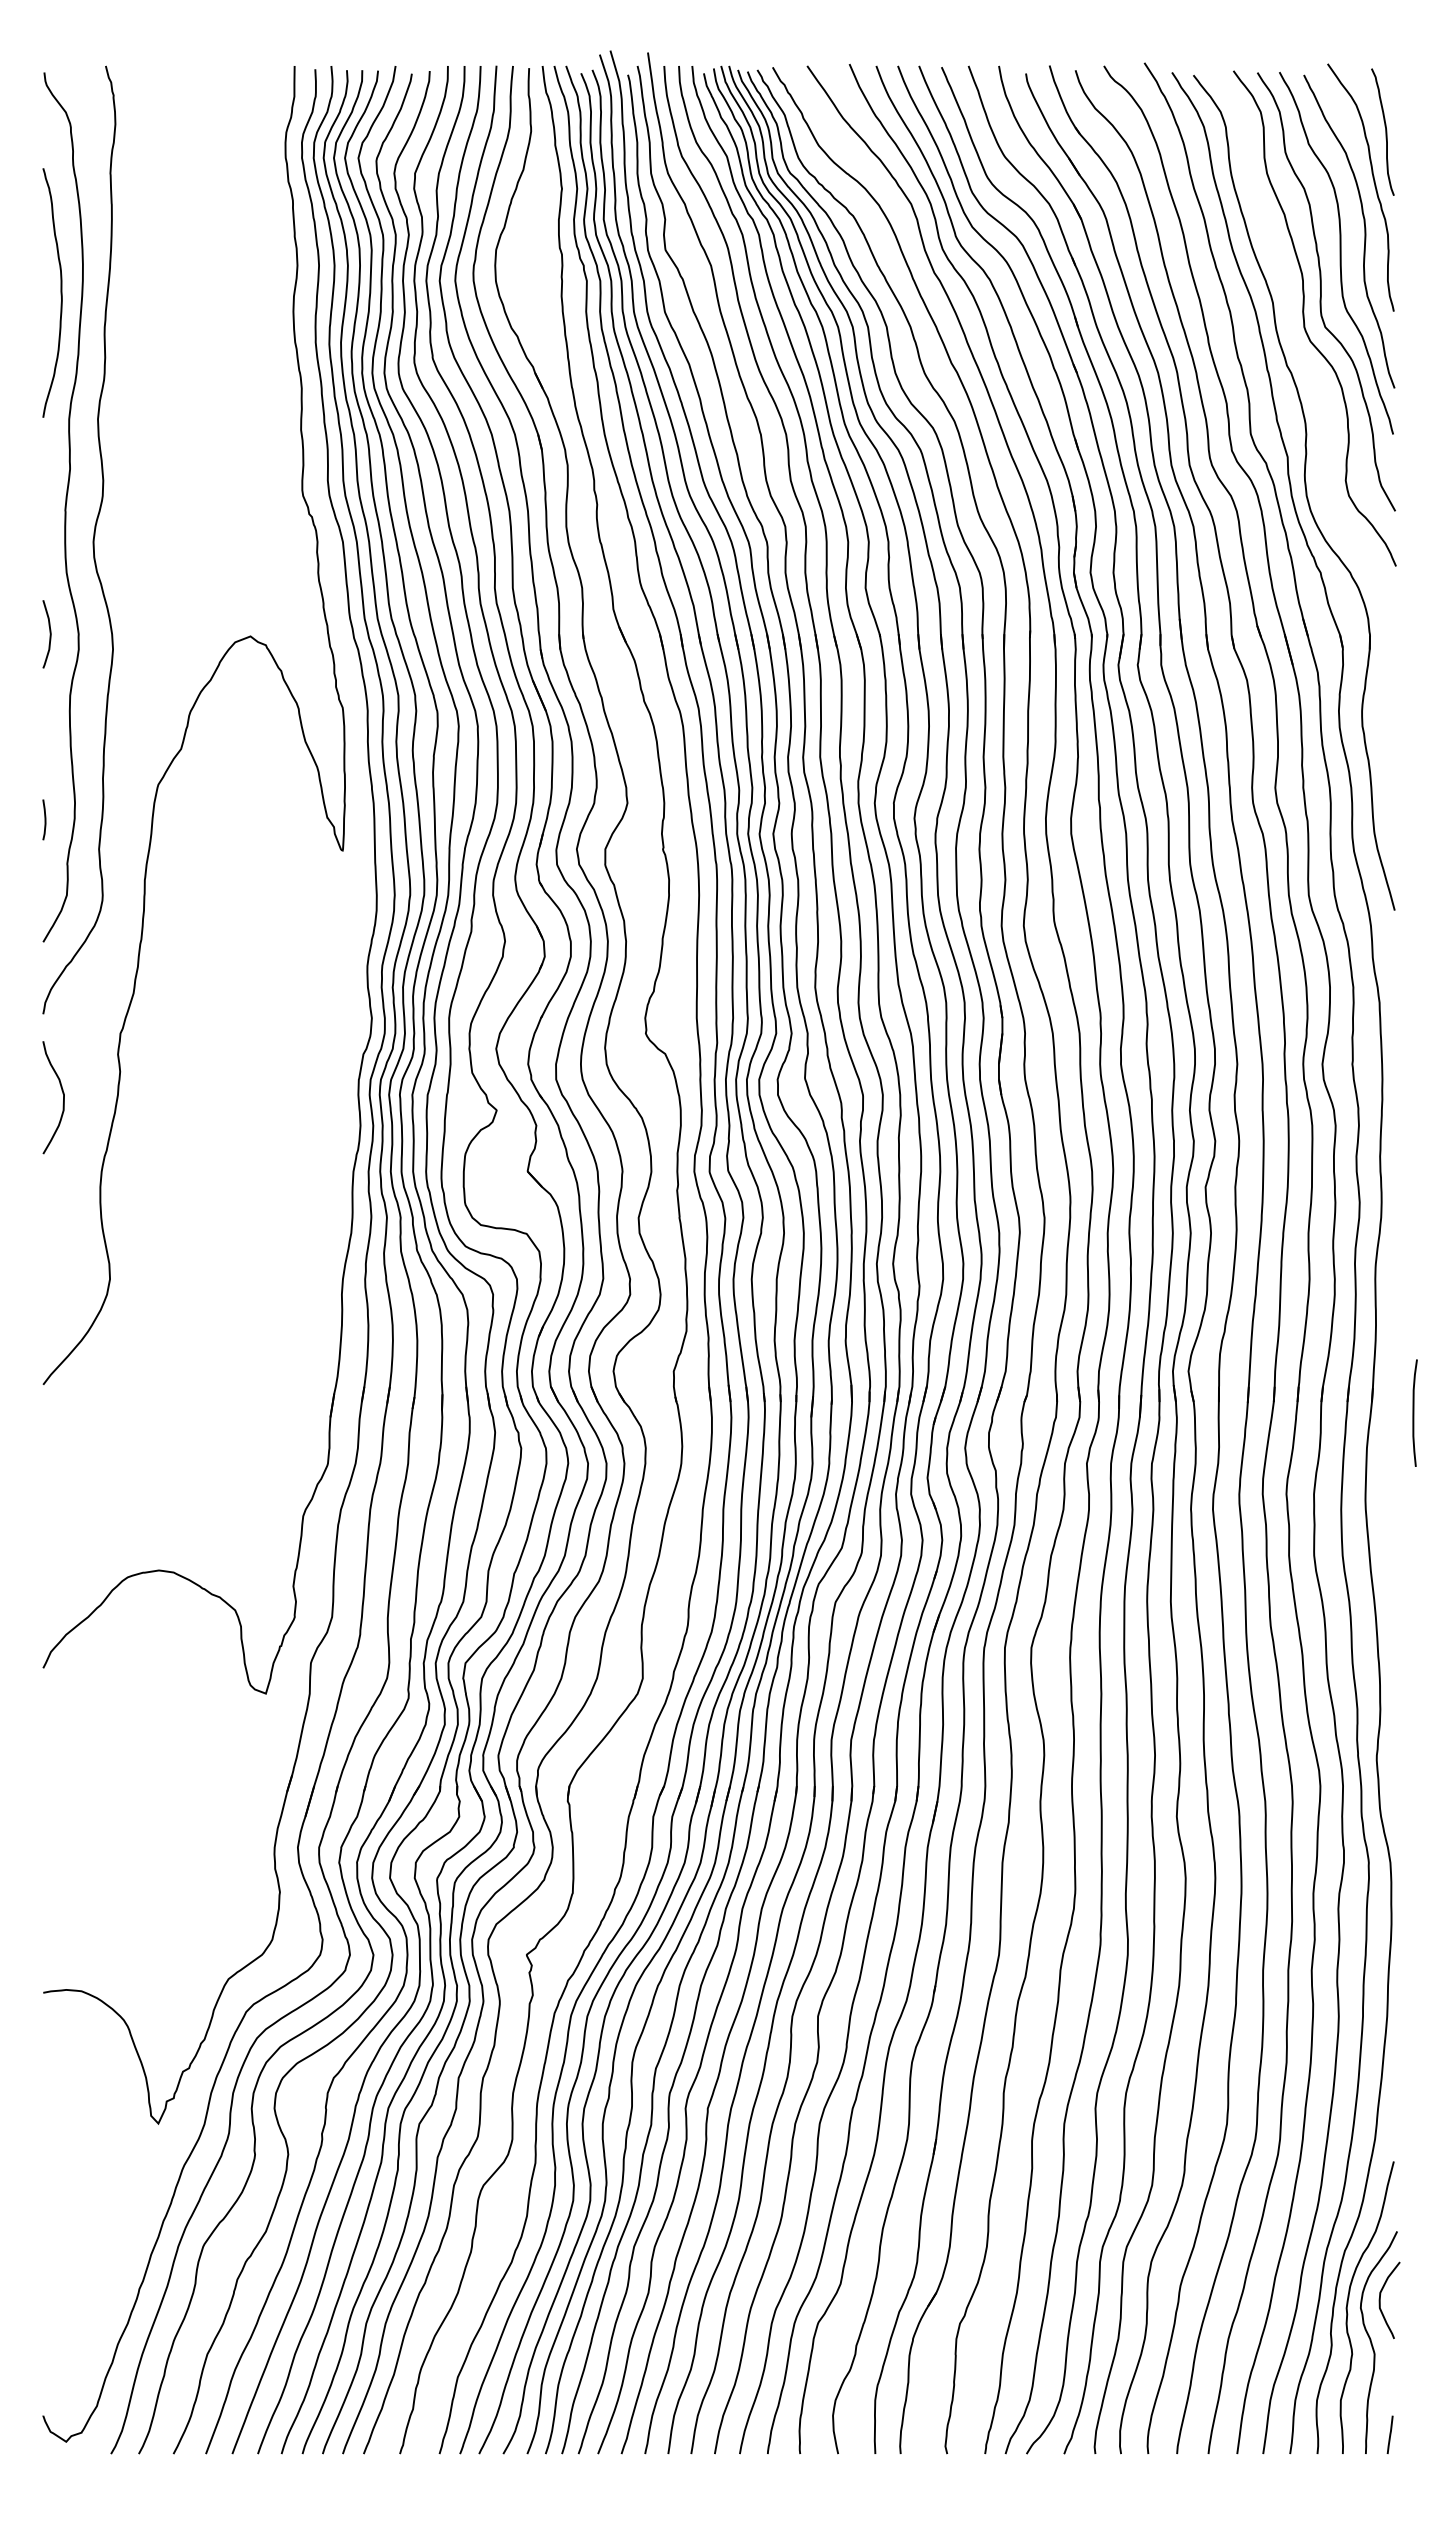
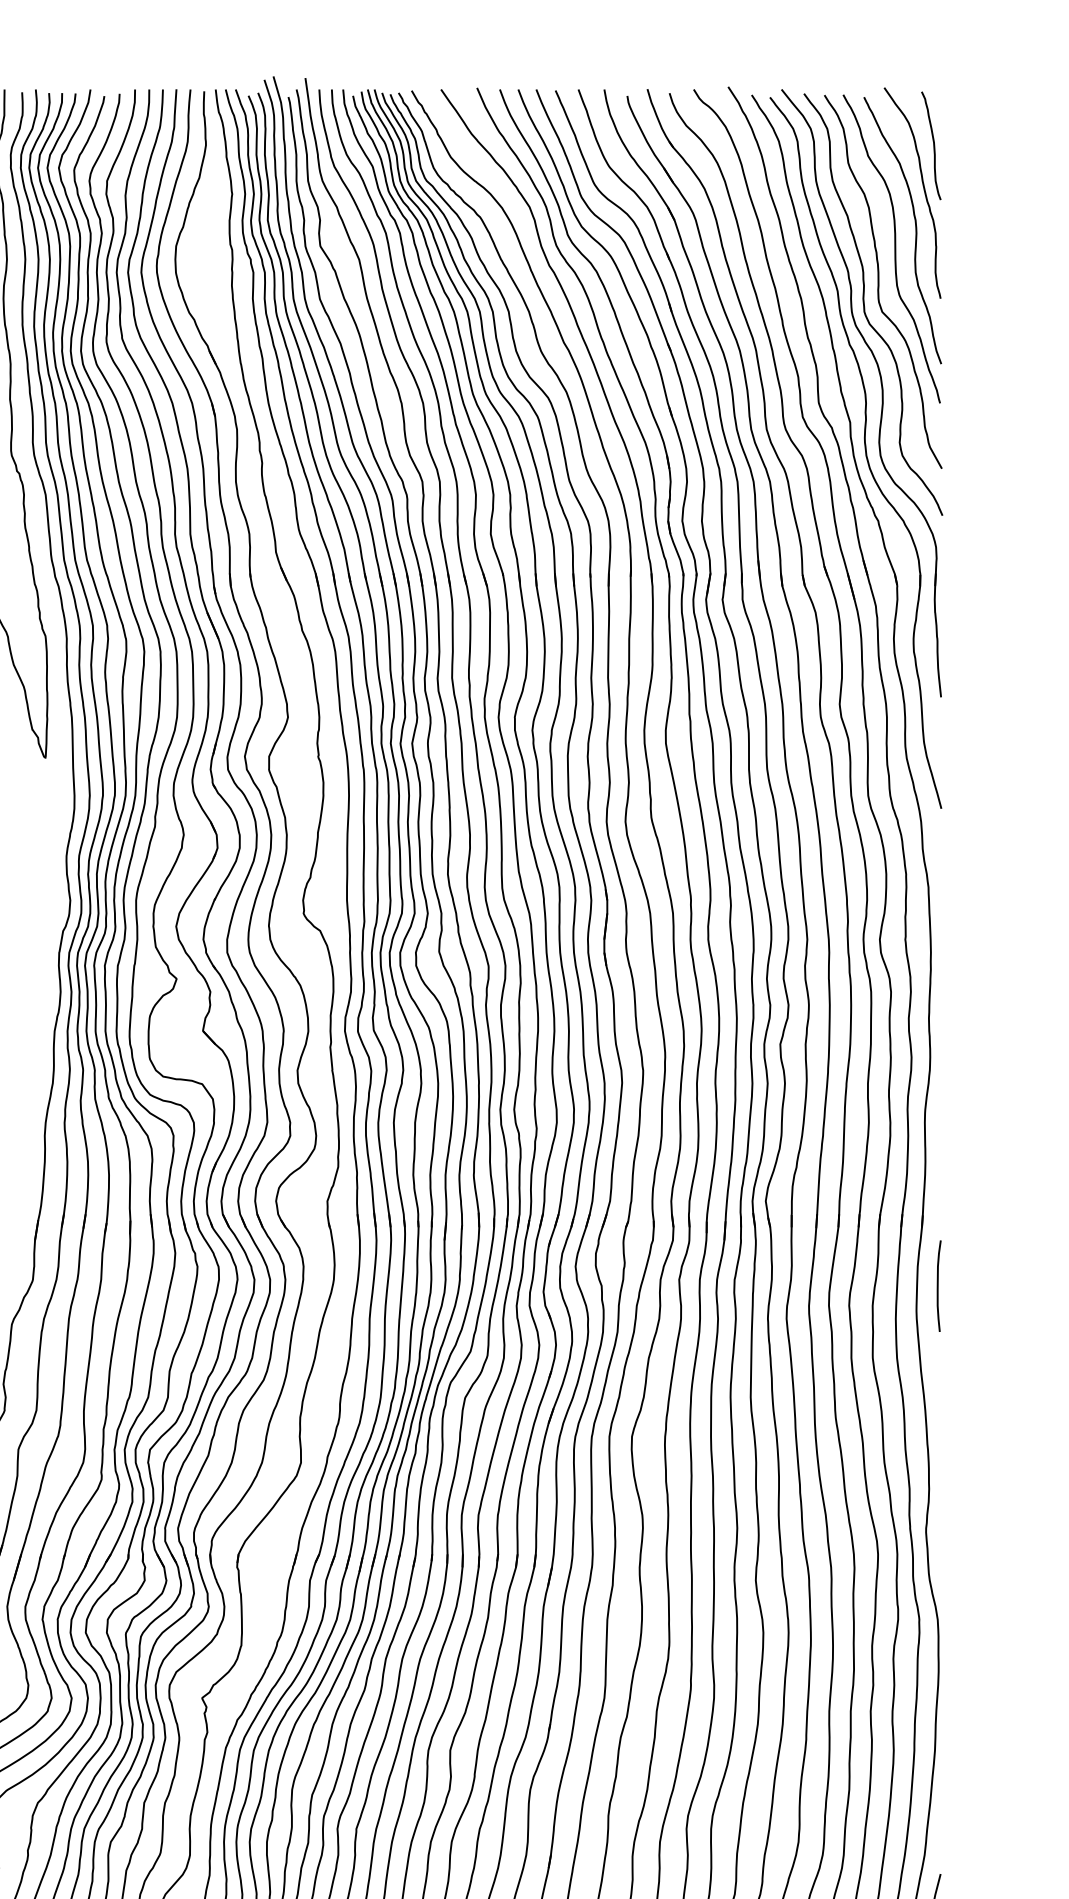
part: (1324, 422) -> (881, 393), added
curve: (1414, 1412) -> (938, 1285), moved

